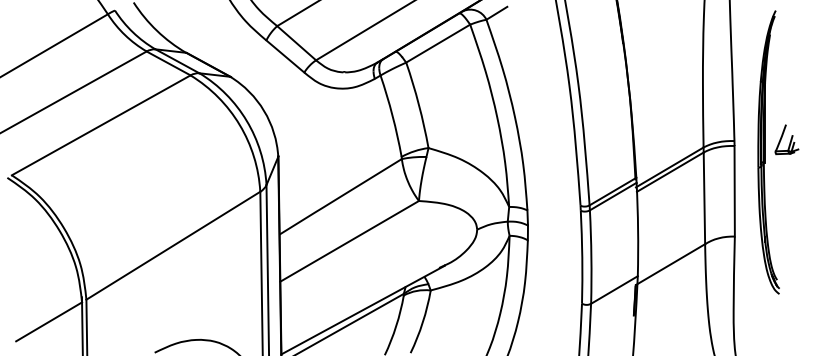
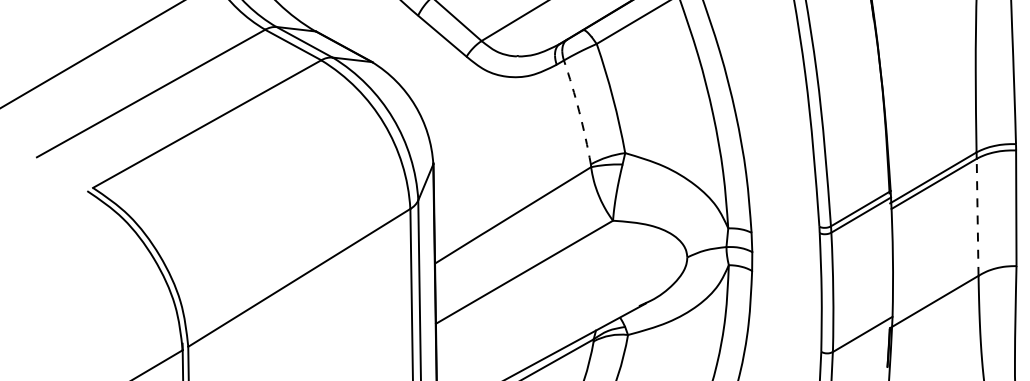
arc: (392, 115) -> (579, 111), solid -> dashed
line: (704, 198) -> (977, 217), solid -> dashed

